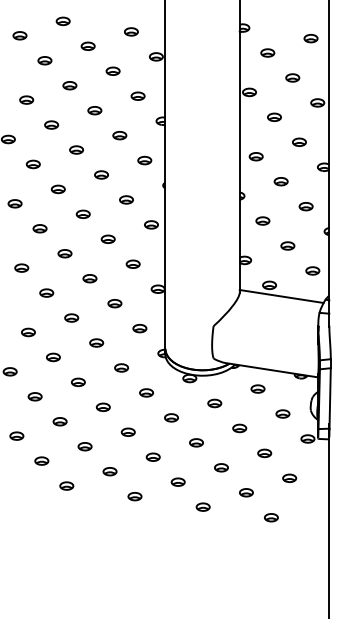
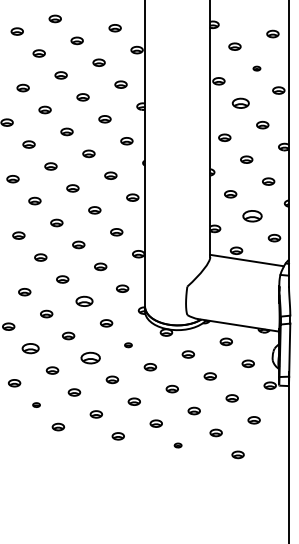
part: (292, 77) -> (256, 68), size x0.6
part: (274, 116) -> (240, 102), size x1.4
part: (287, 245) -> (252, 215), size x1.6
part: (96, 342) -> (84, 300), size x1.4
part: (146, 392) -> (128, 344), size x0.6
part: (34, 396) -> (30, 348), size x1.4
part: (102, 406) -> (89, 357), size x1.6
part: (41, 460) -> (36, 404), size x0.6
part: (202, 506) -> (177, 445), size x0.6

